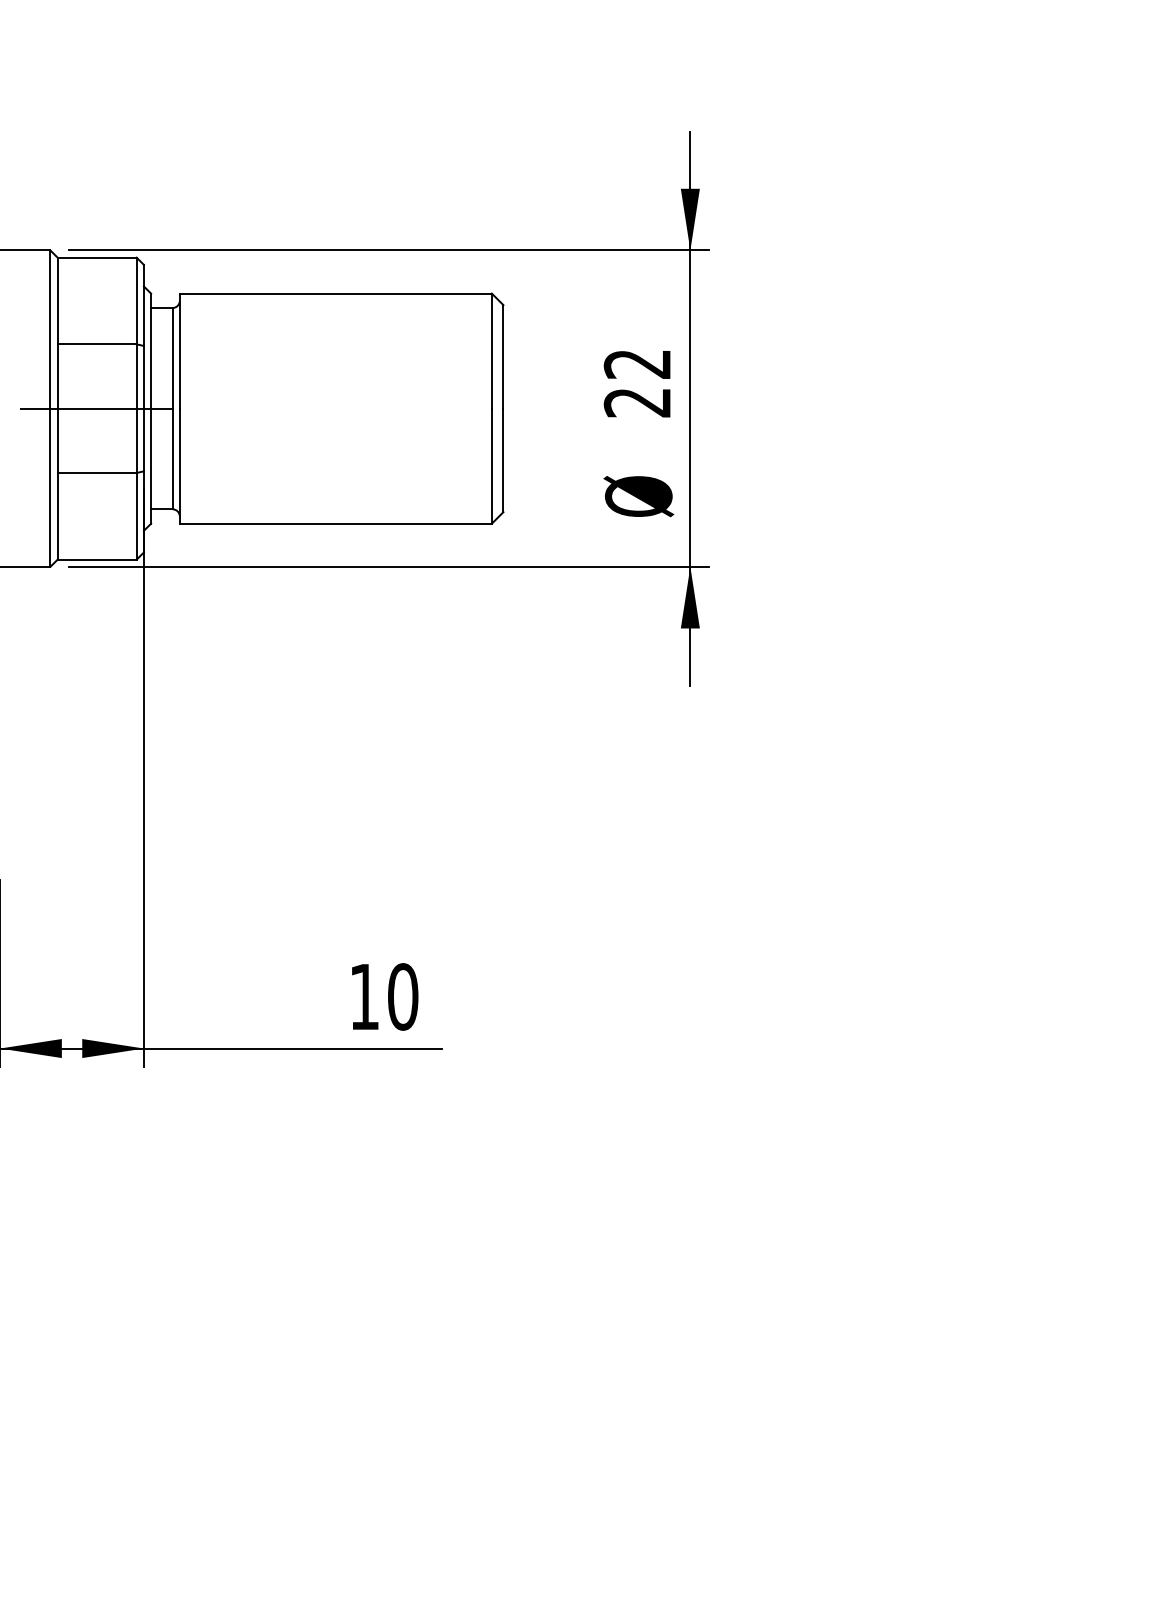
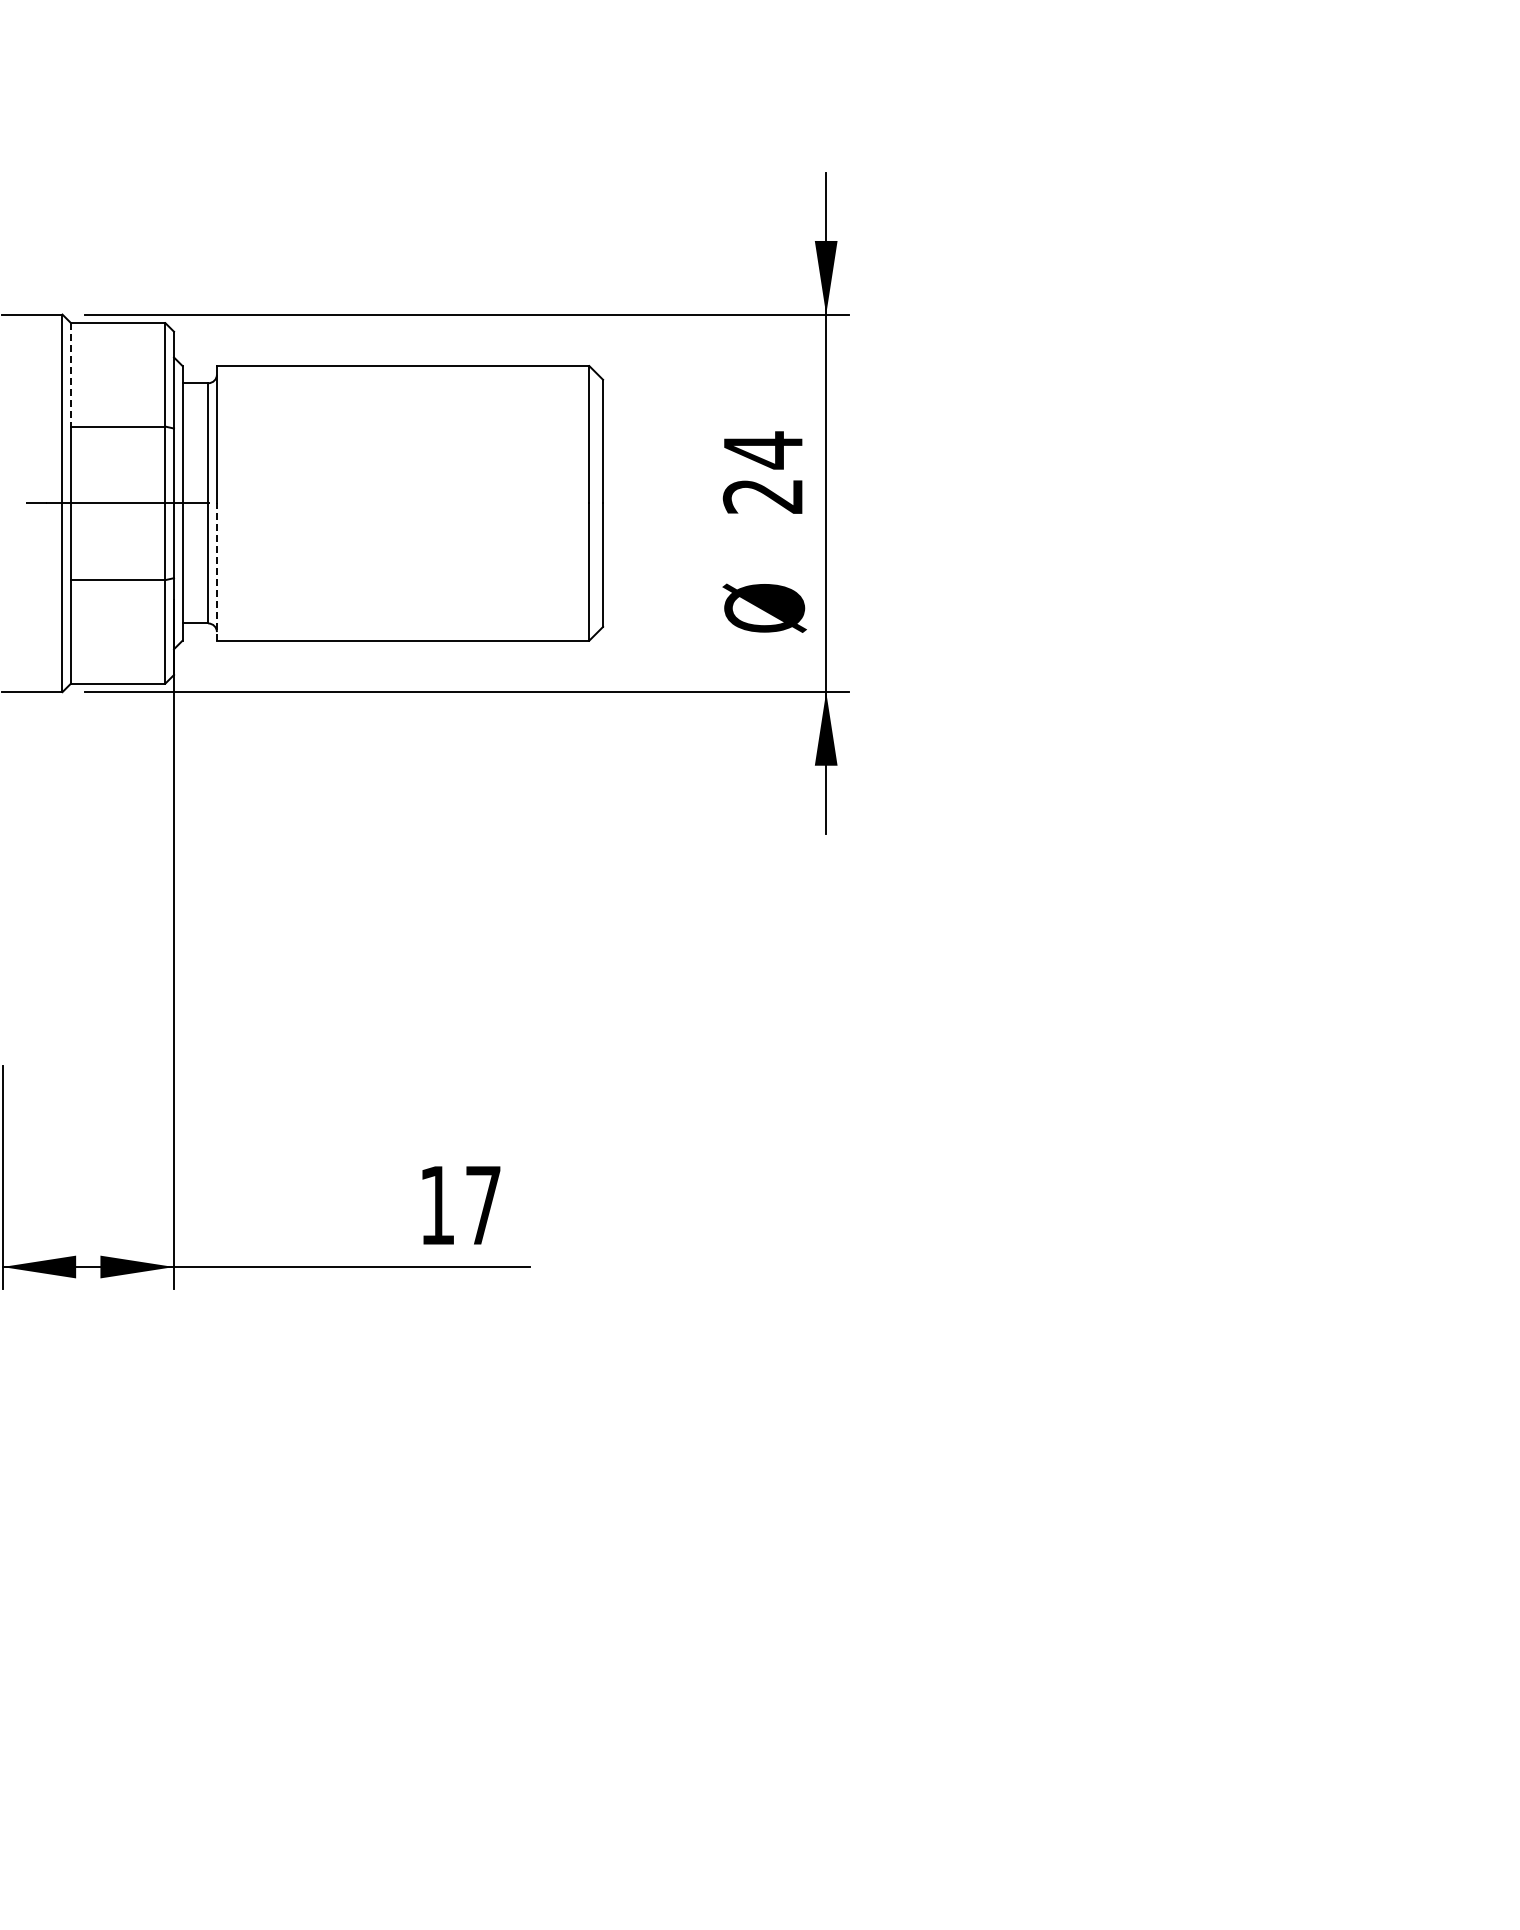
line: (58, 300) -> (71, 374), solid -> dashed
text: (636, 364) -> (762, 450), 22 -> 24
line: (179, 466) -> (216, 572), solid -> dashed
text: (403, 996) -> (483, 1205), 10 -> 17

